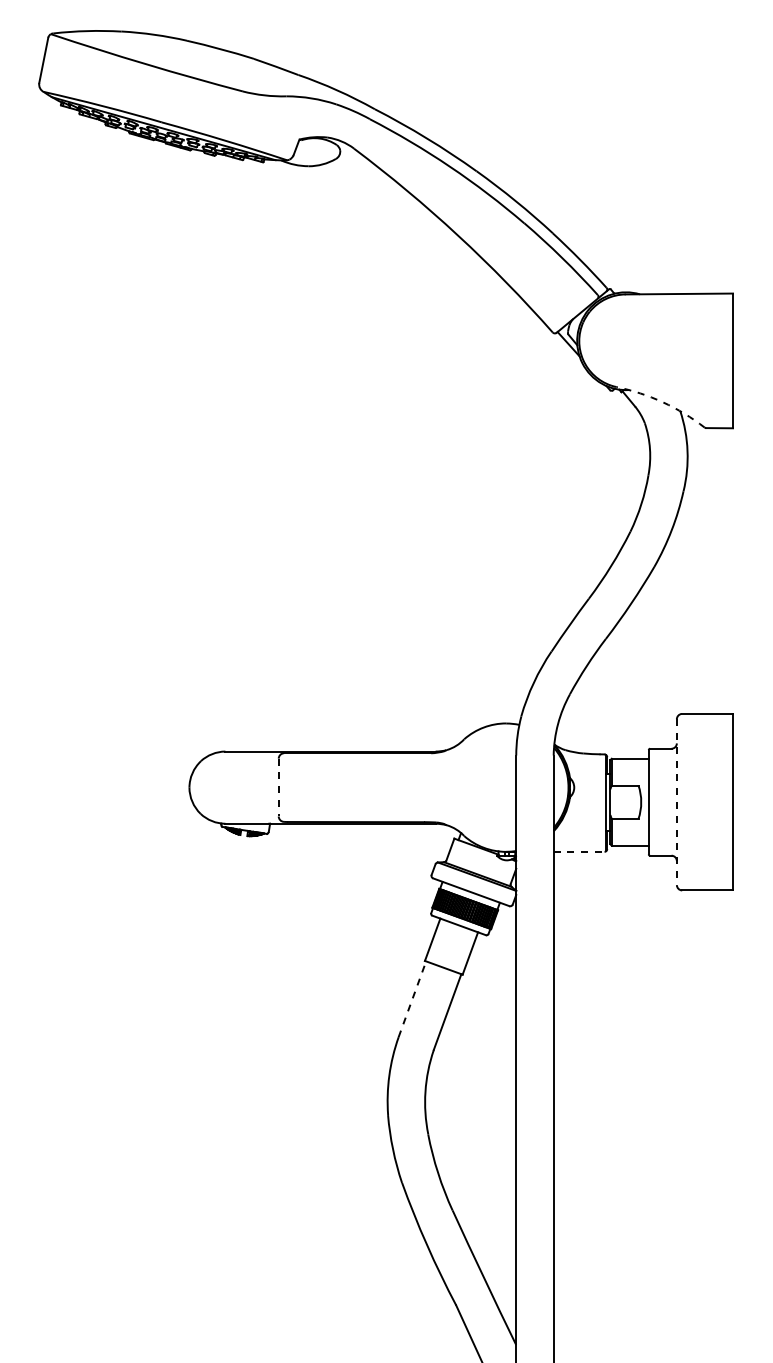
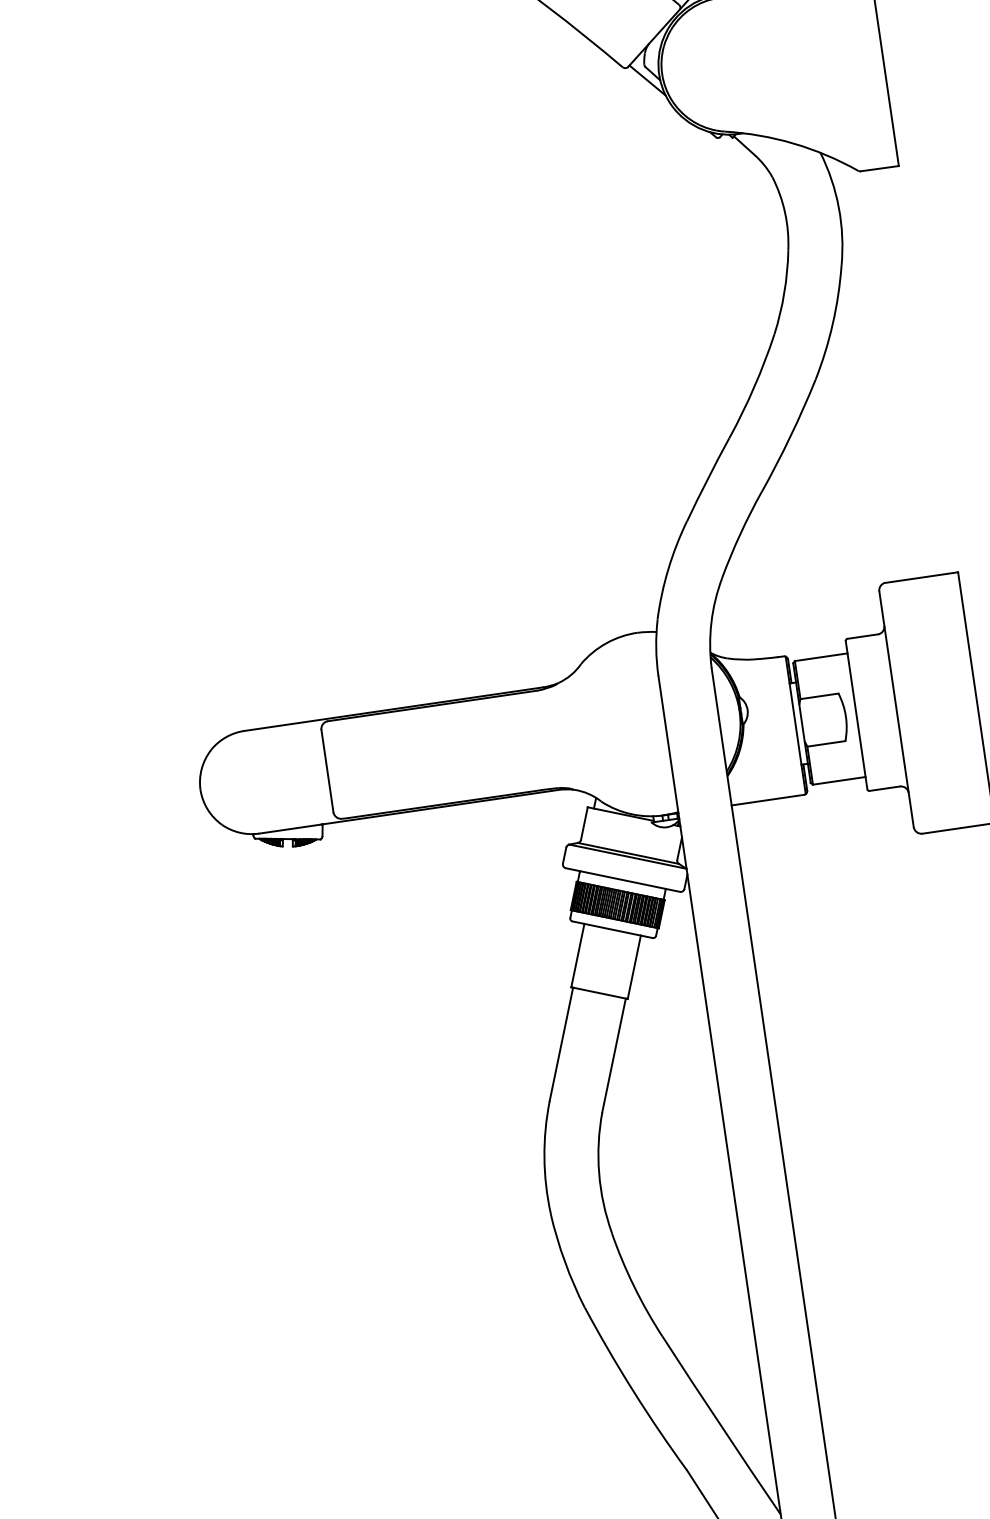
arc: (662, 402) -> (793, 143), dashed -> solid
line: (278, 787) -> (327, 771), dashed -> solid
line: (676, 802) -> (896, 709), dashed -> solid
line: (579, 851) -> (768, 799), dashed -> solid
line: (412, 998) -> (561, 1043), dashed -> solid

